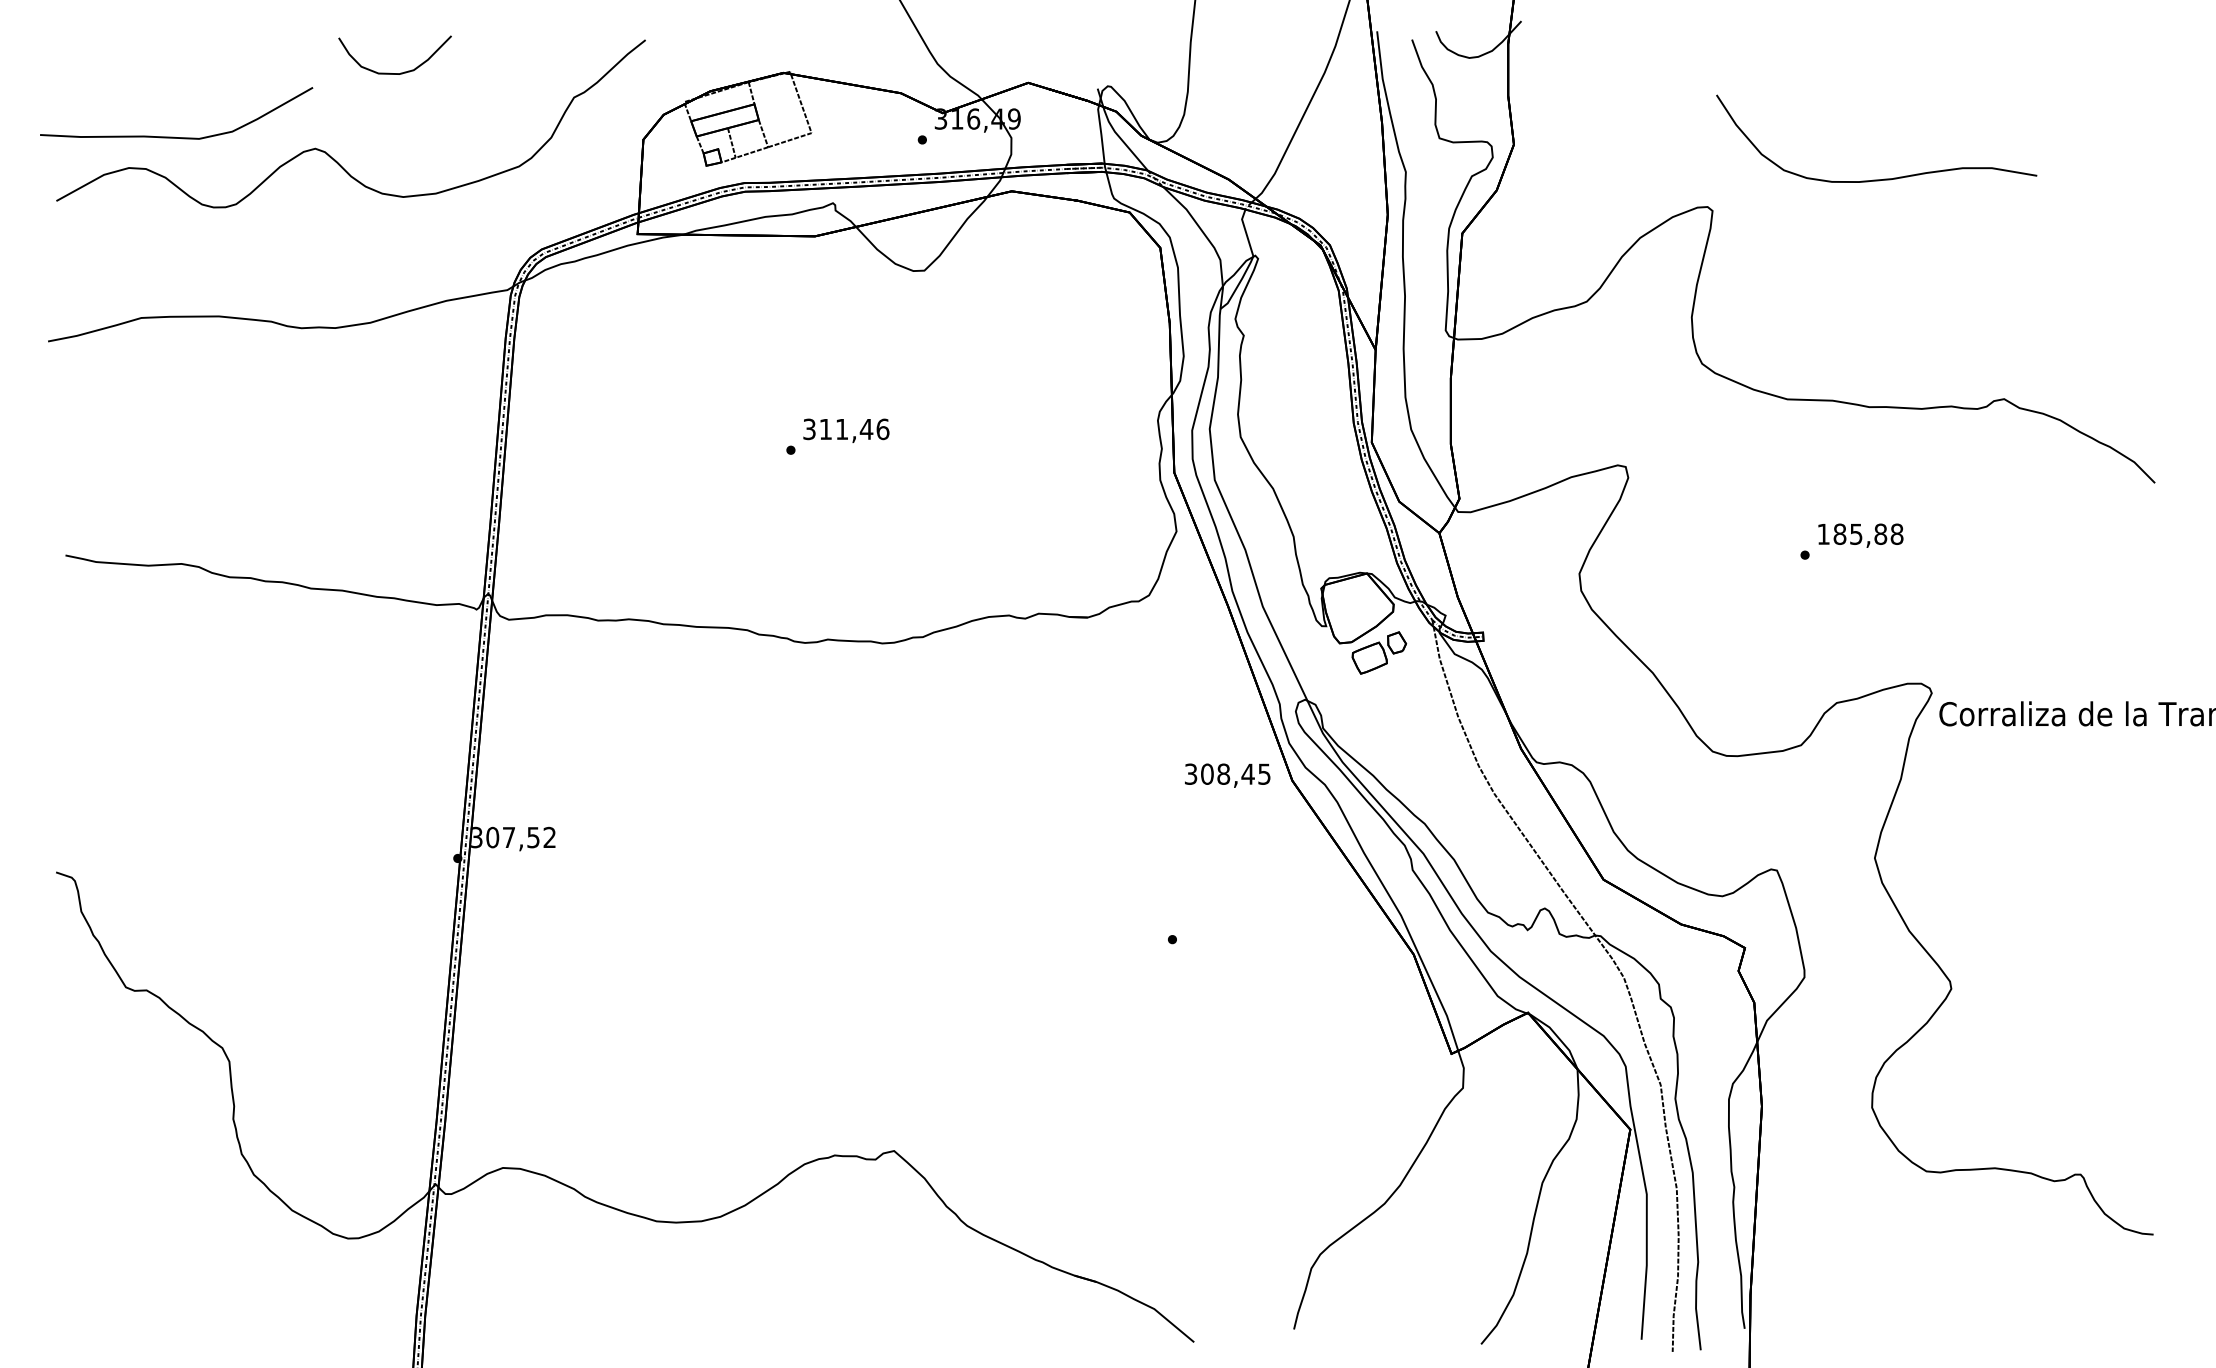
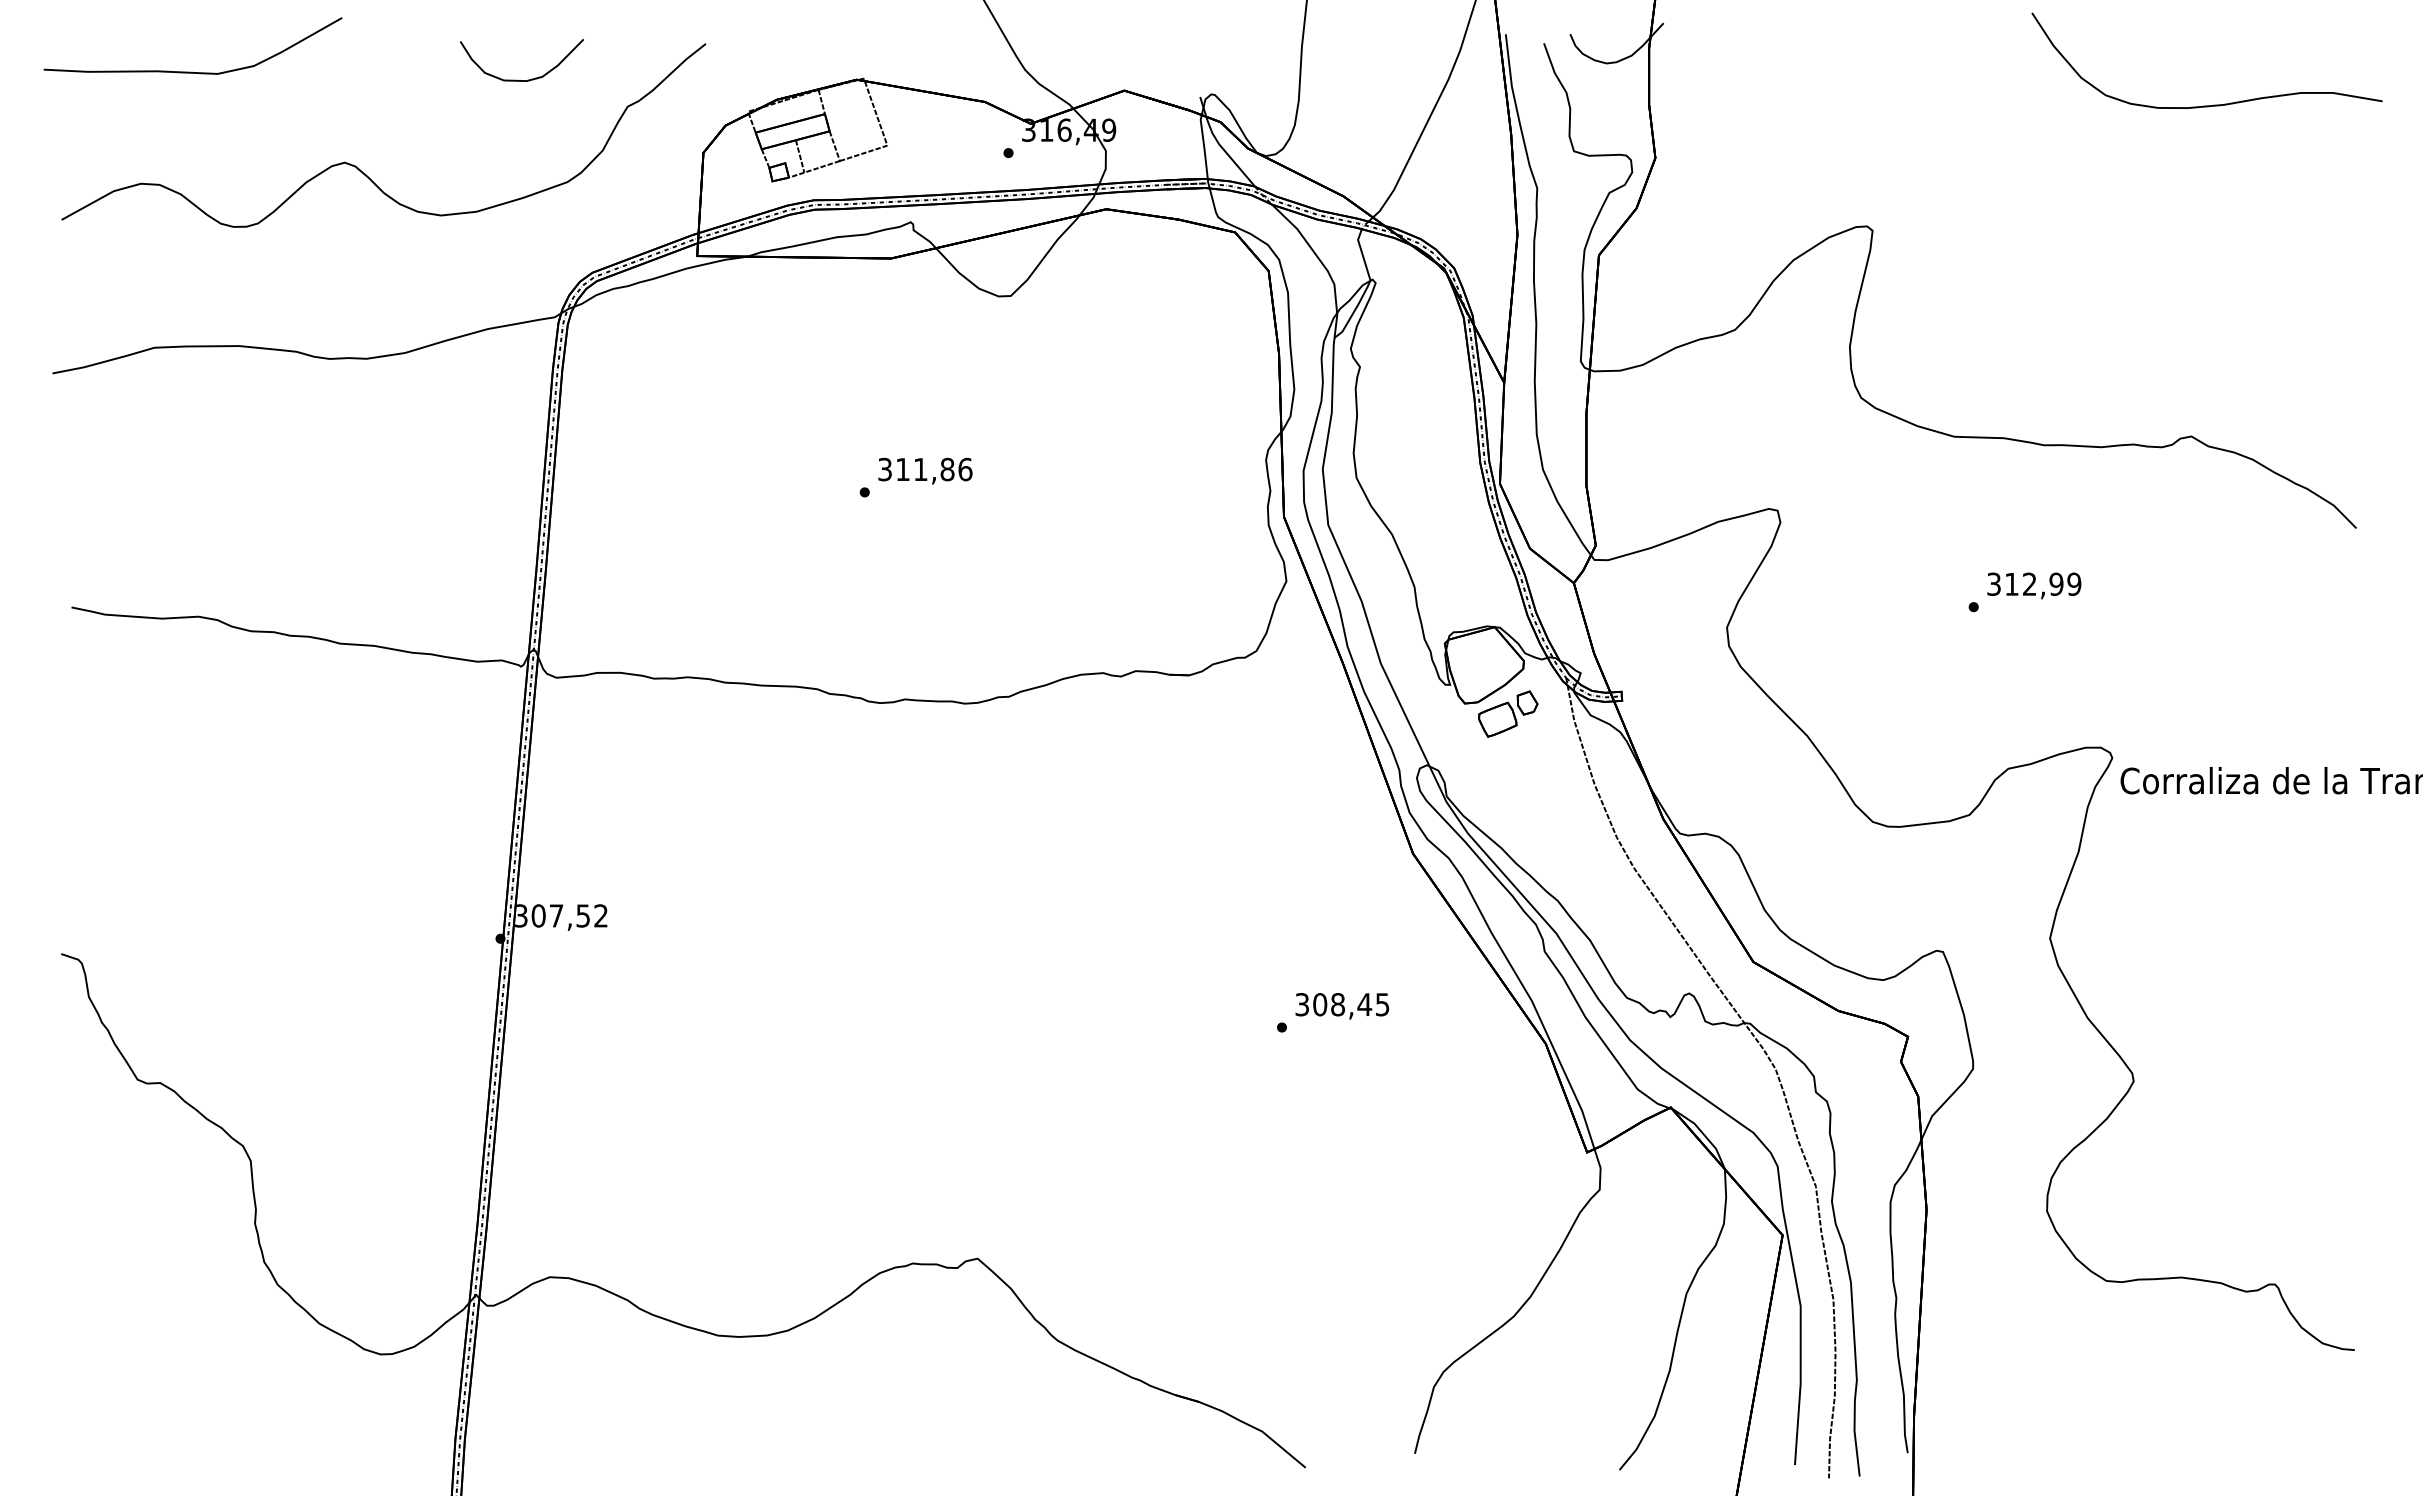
curve: (391, 72) -> (517, 79), moved
curve: (175, 136) -> (191, 71), moved
curve: (1882, 178) -> (2213, 104), moved
text: (866, 429) -> (947, 469), 311,46 -> 311,86
text: (1860, 534) -> (2034, 584), 185,88 -> 312,99
text: (1227, 775) -> (1342, 1006), moved

